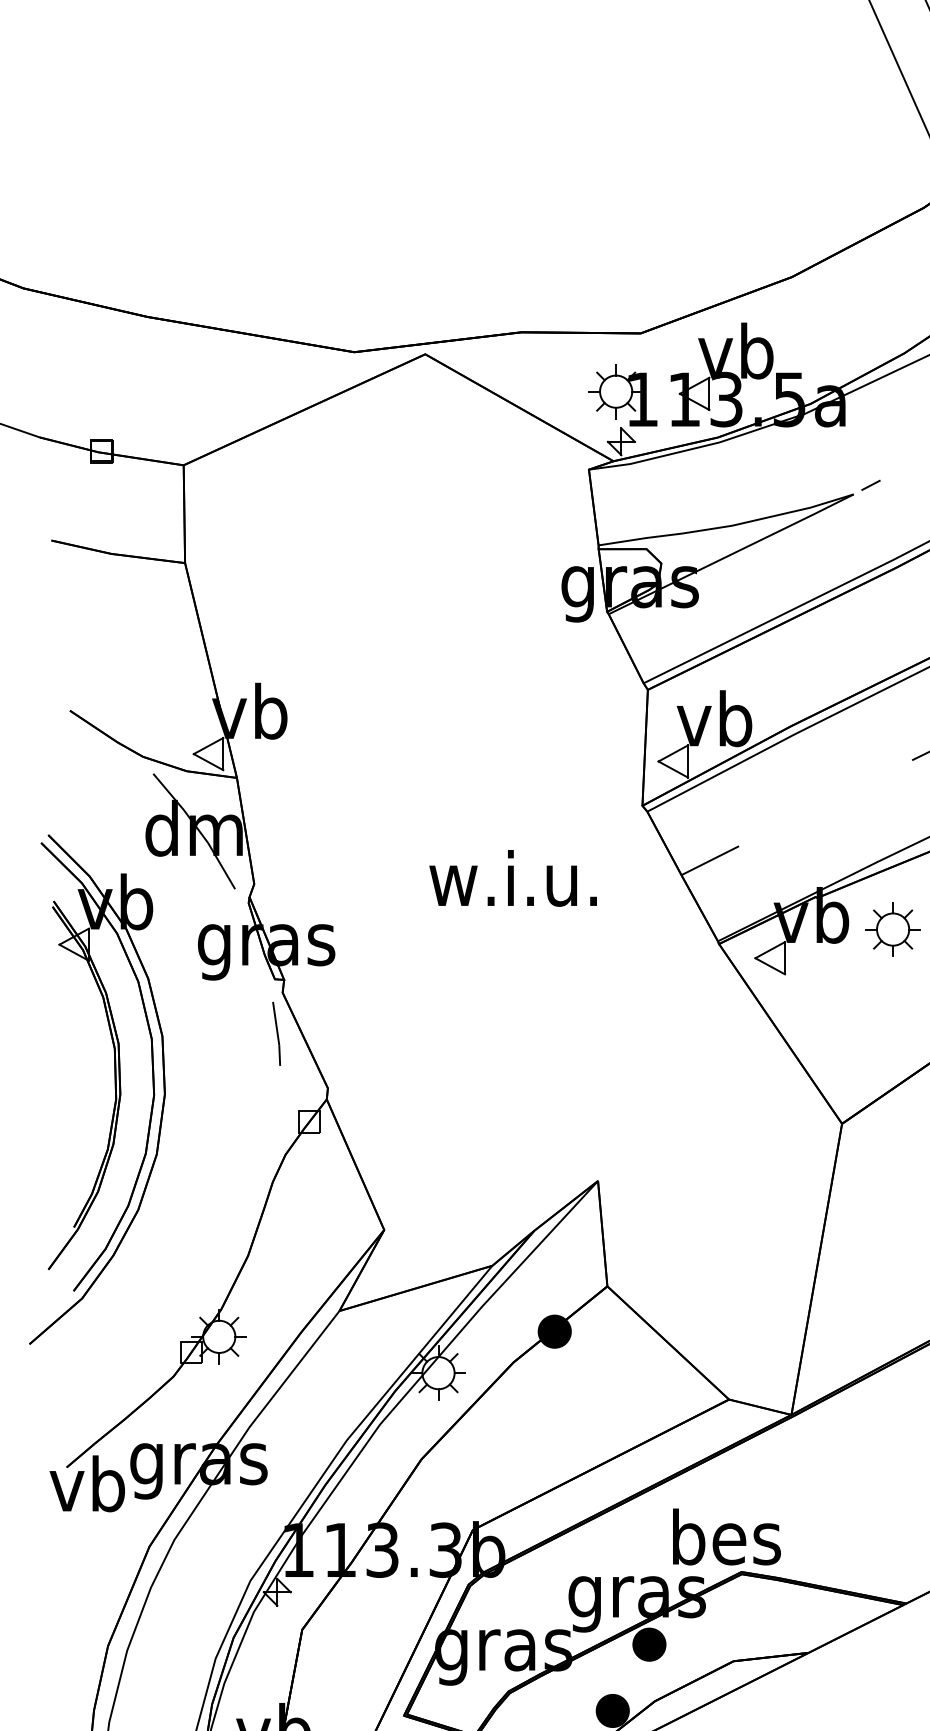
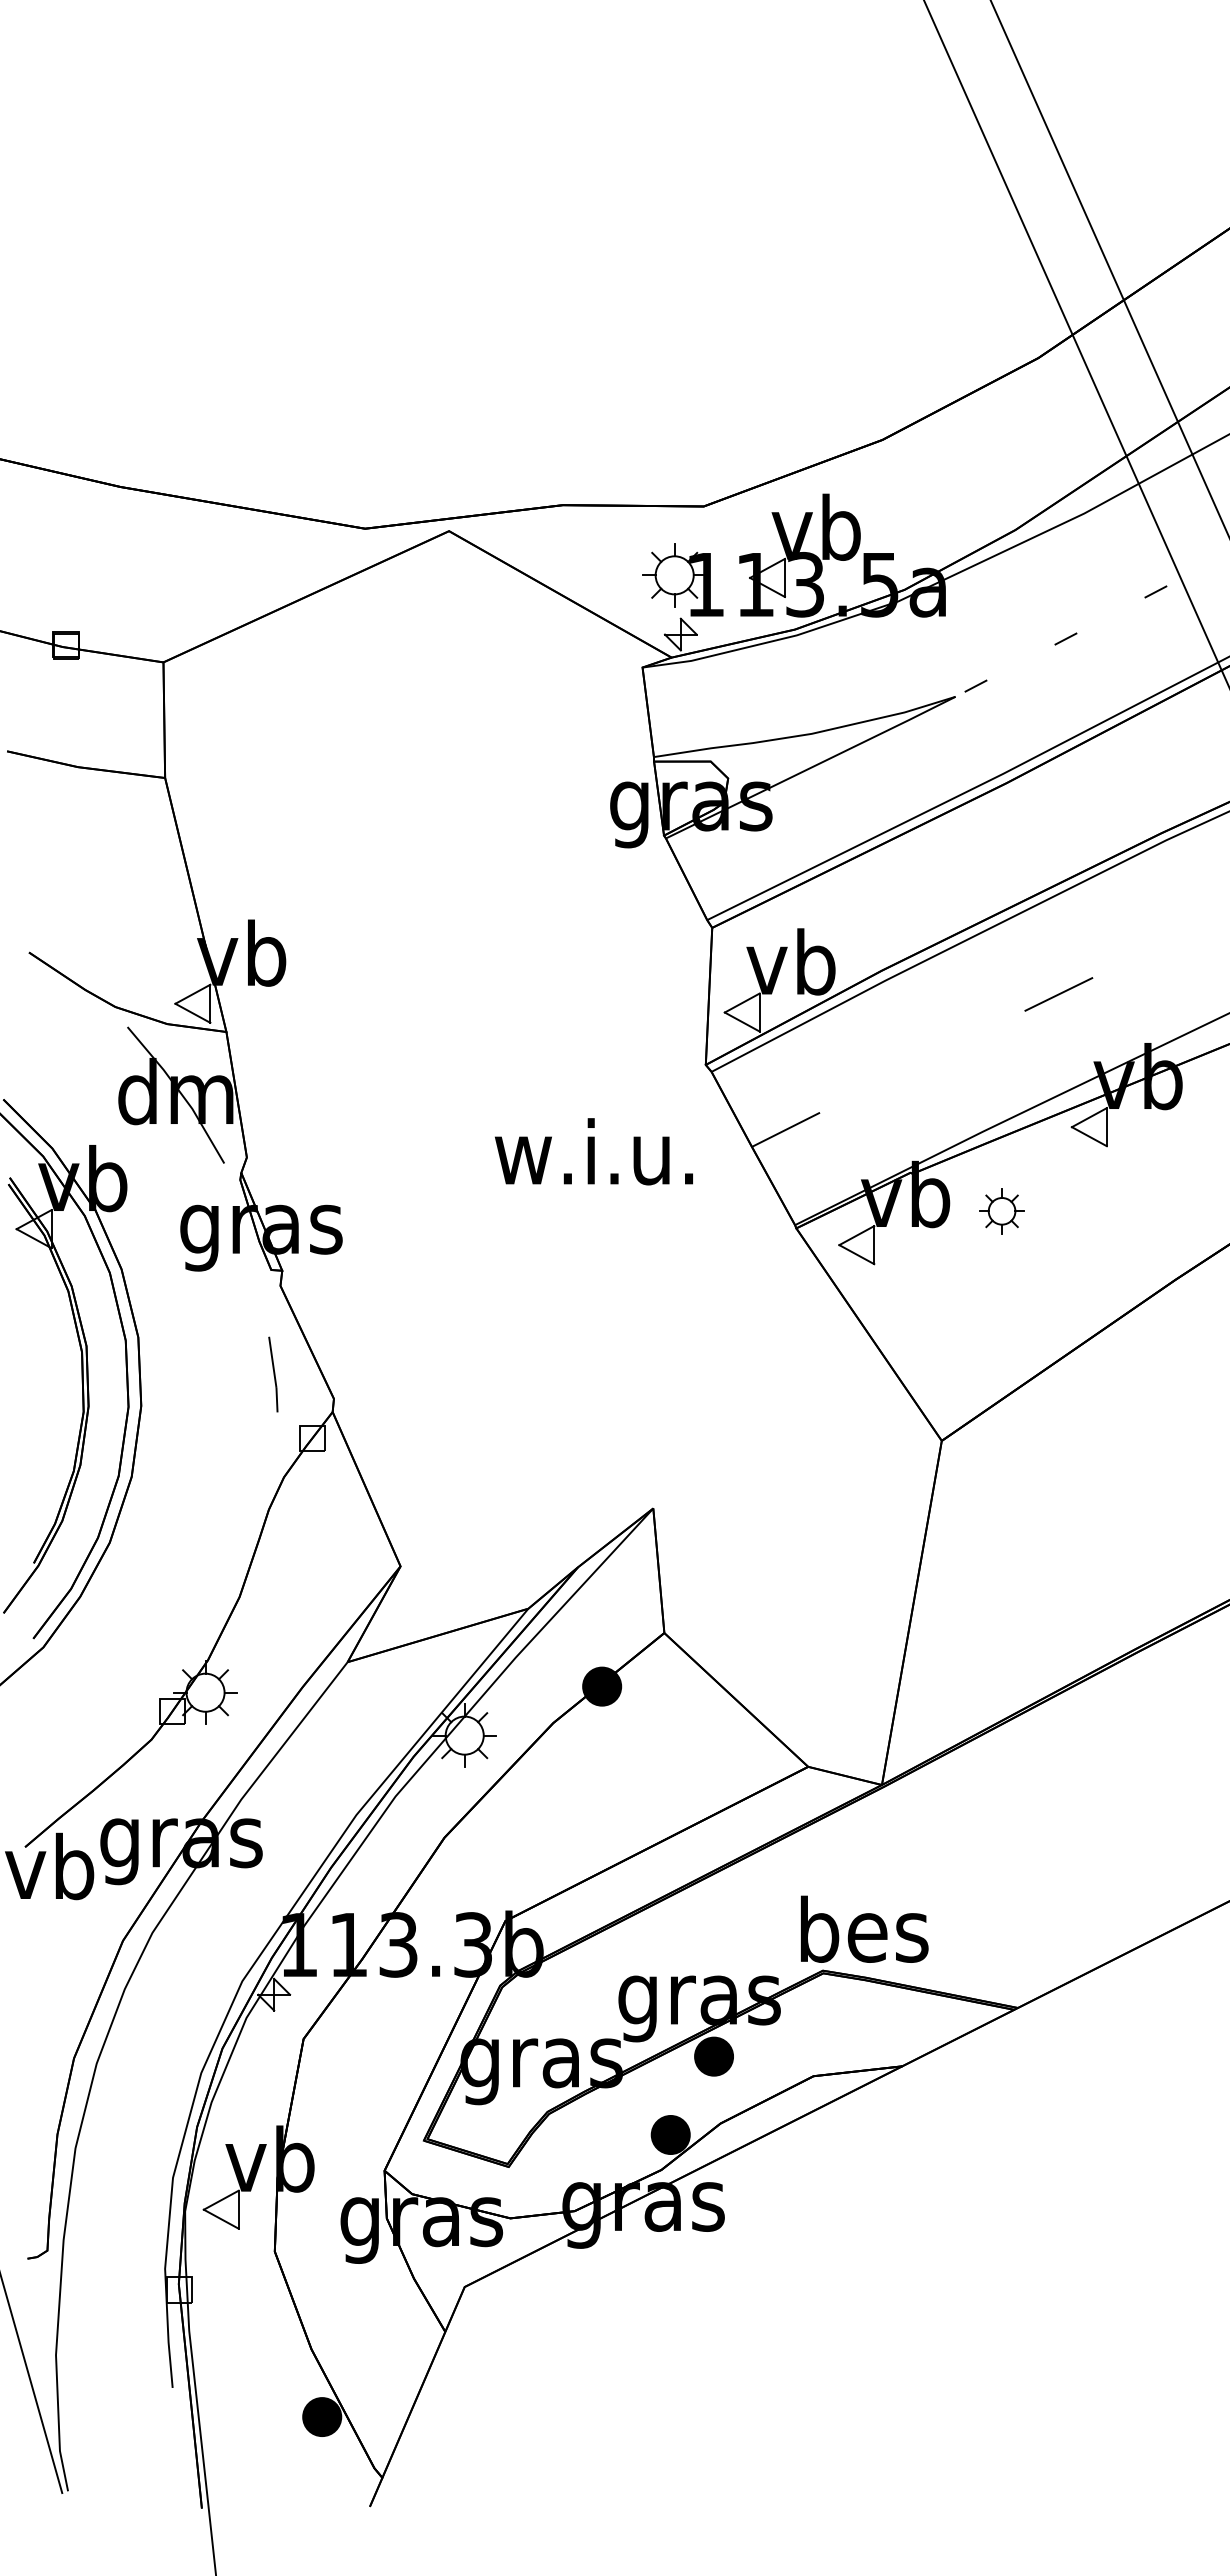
text: (512, 878) -> (593, 1151), moved
part: (892, 929) -> (1001, 1211), size x0.7
line: (276, 1033) -> (273, 1374), moved
text: (726, 1536) -> (864, 1928), moved

